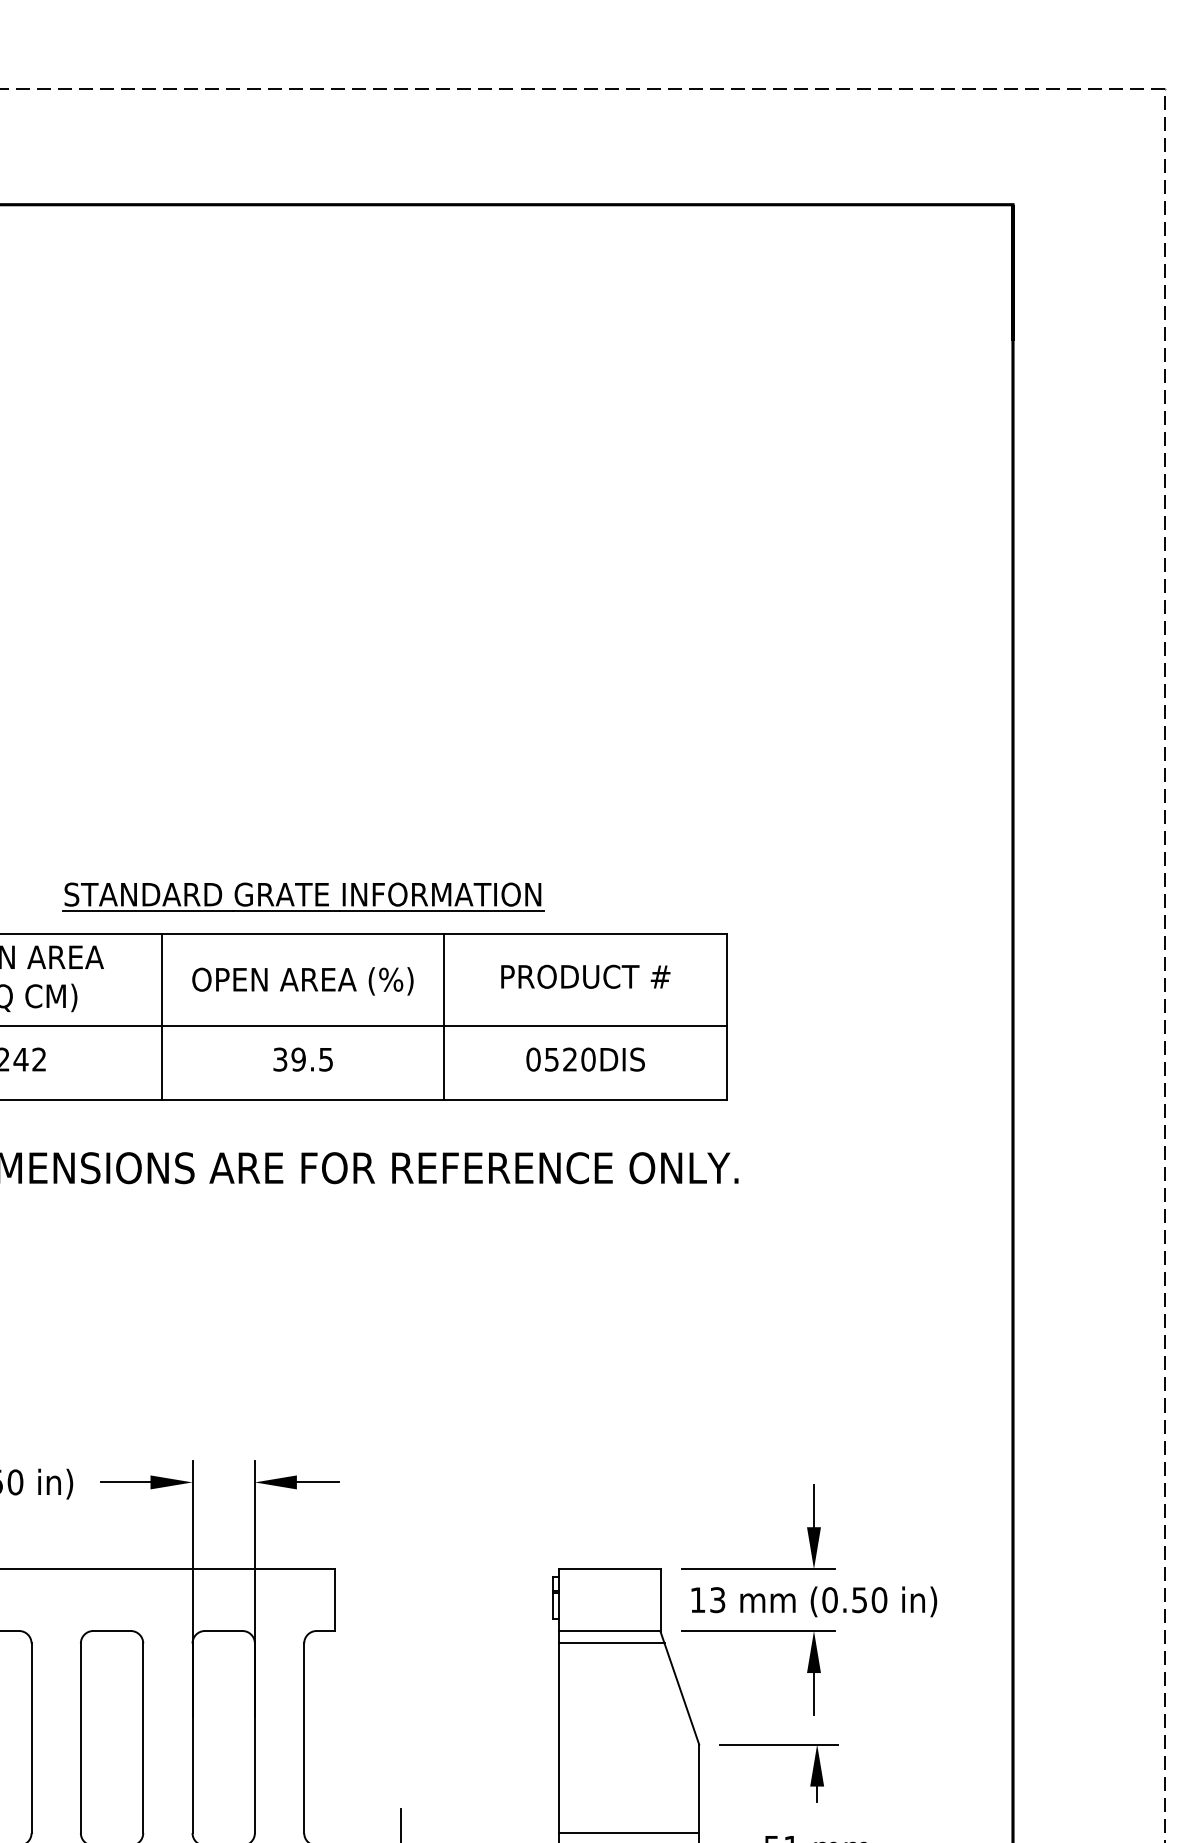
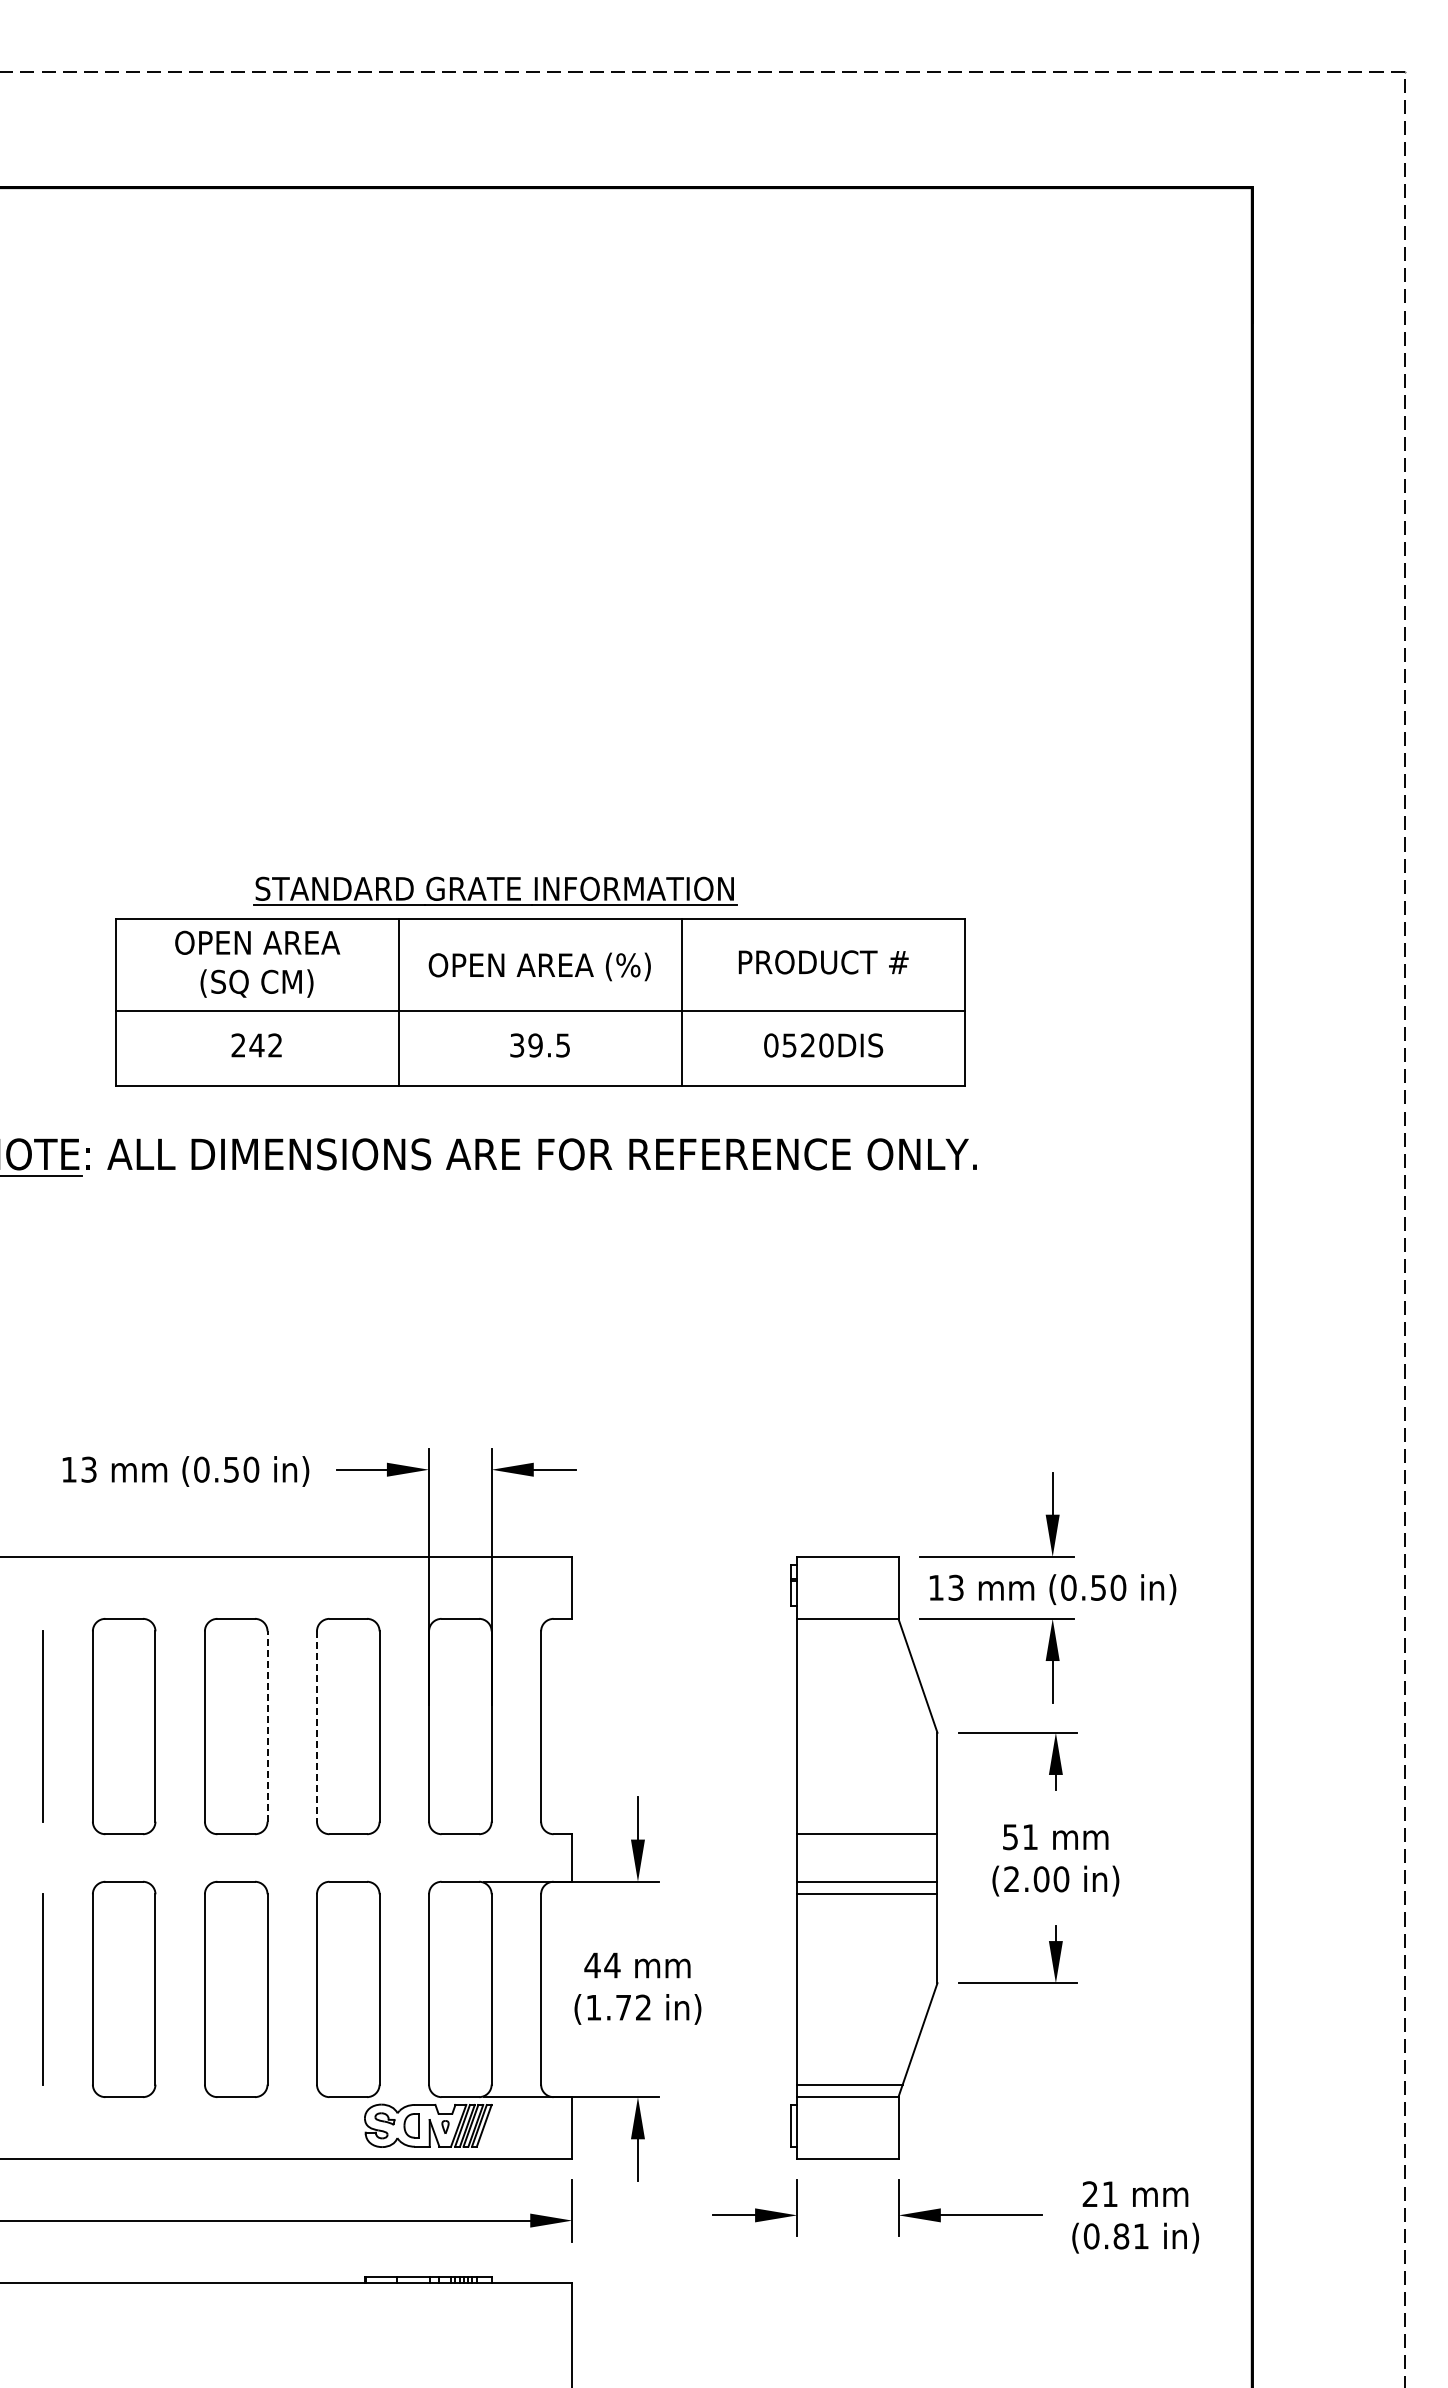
part: (303, 896) -> (495, 890), moved
line: (611, 1643) -> (849, 1631), removed
line: (31, 1738) -> (267, 1726), solid -> dashed
line: (81, 1739) -> (317, 1727), solid -> dashed
line: (629, 1832) -> (867, 1821), removed

